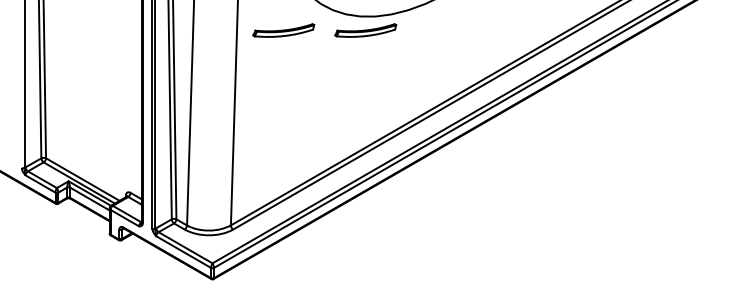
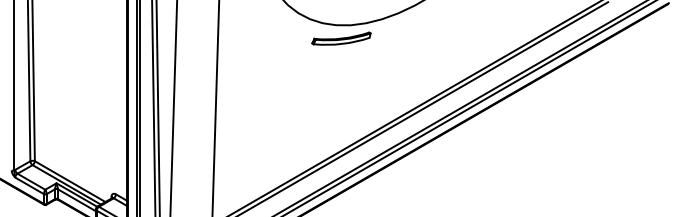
part: (283, 30) -> (262, 38), removed

